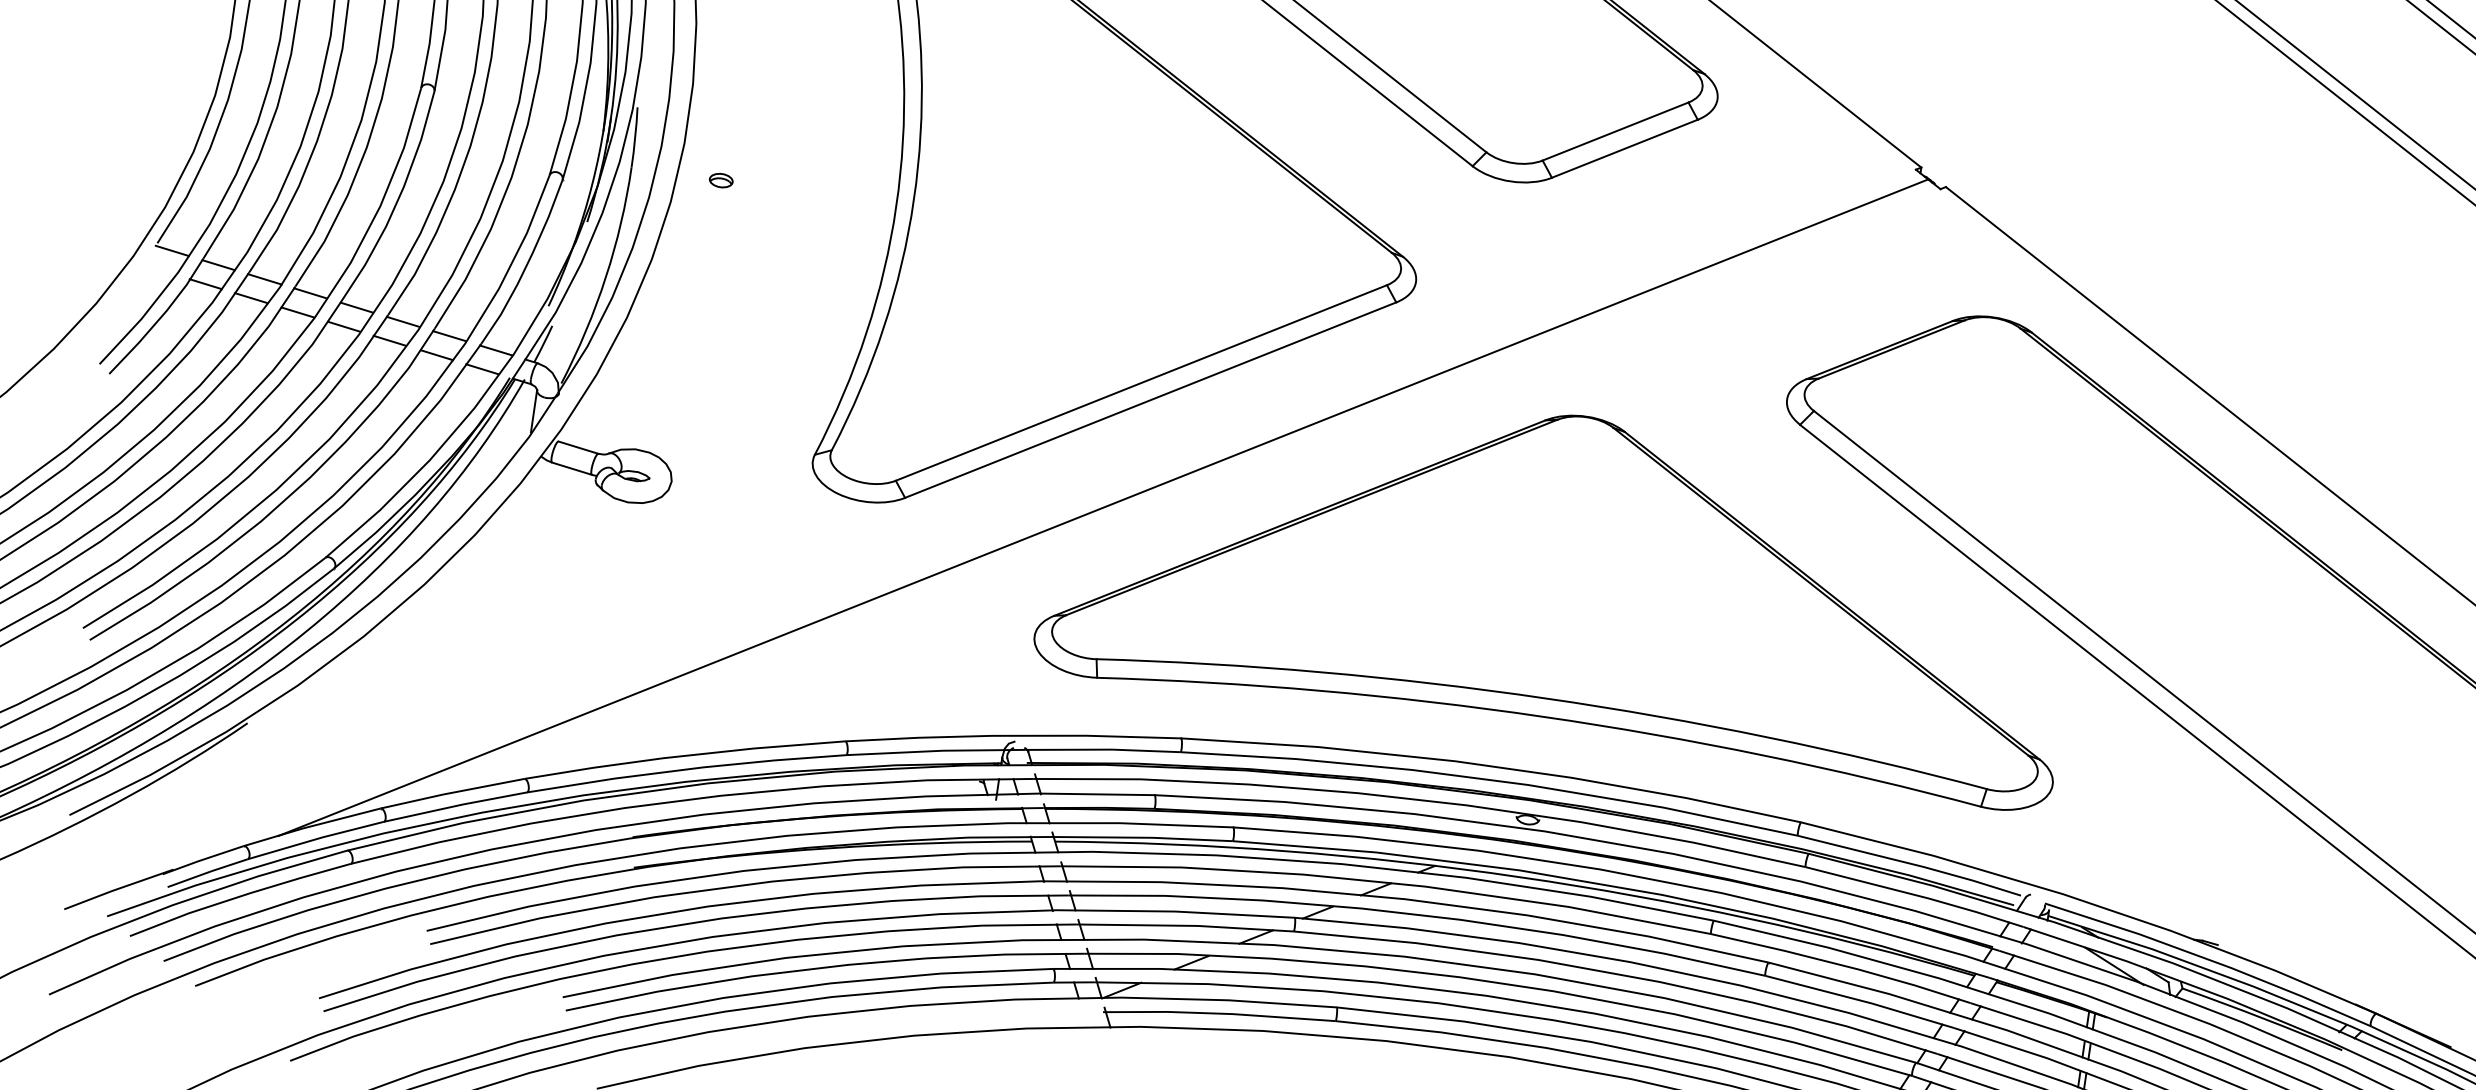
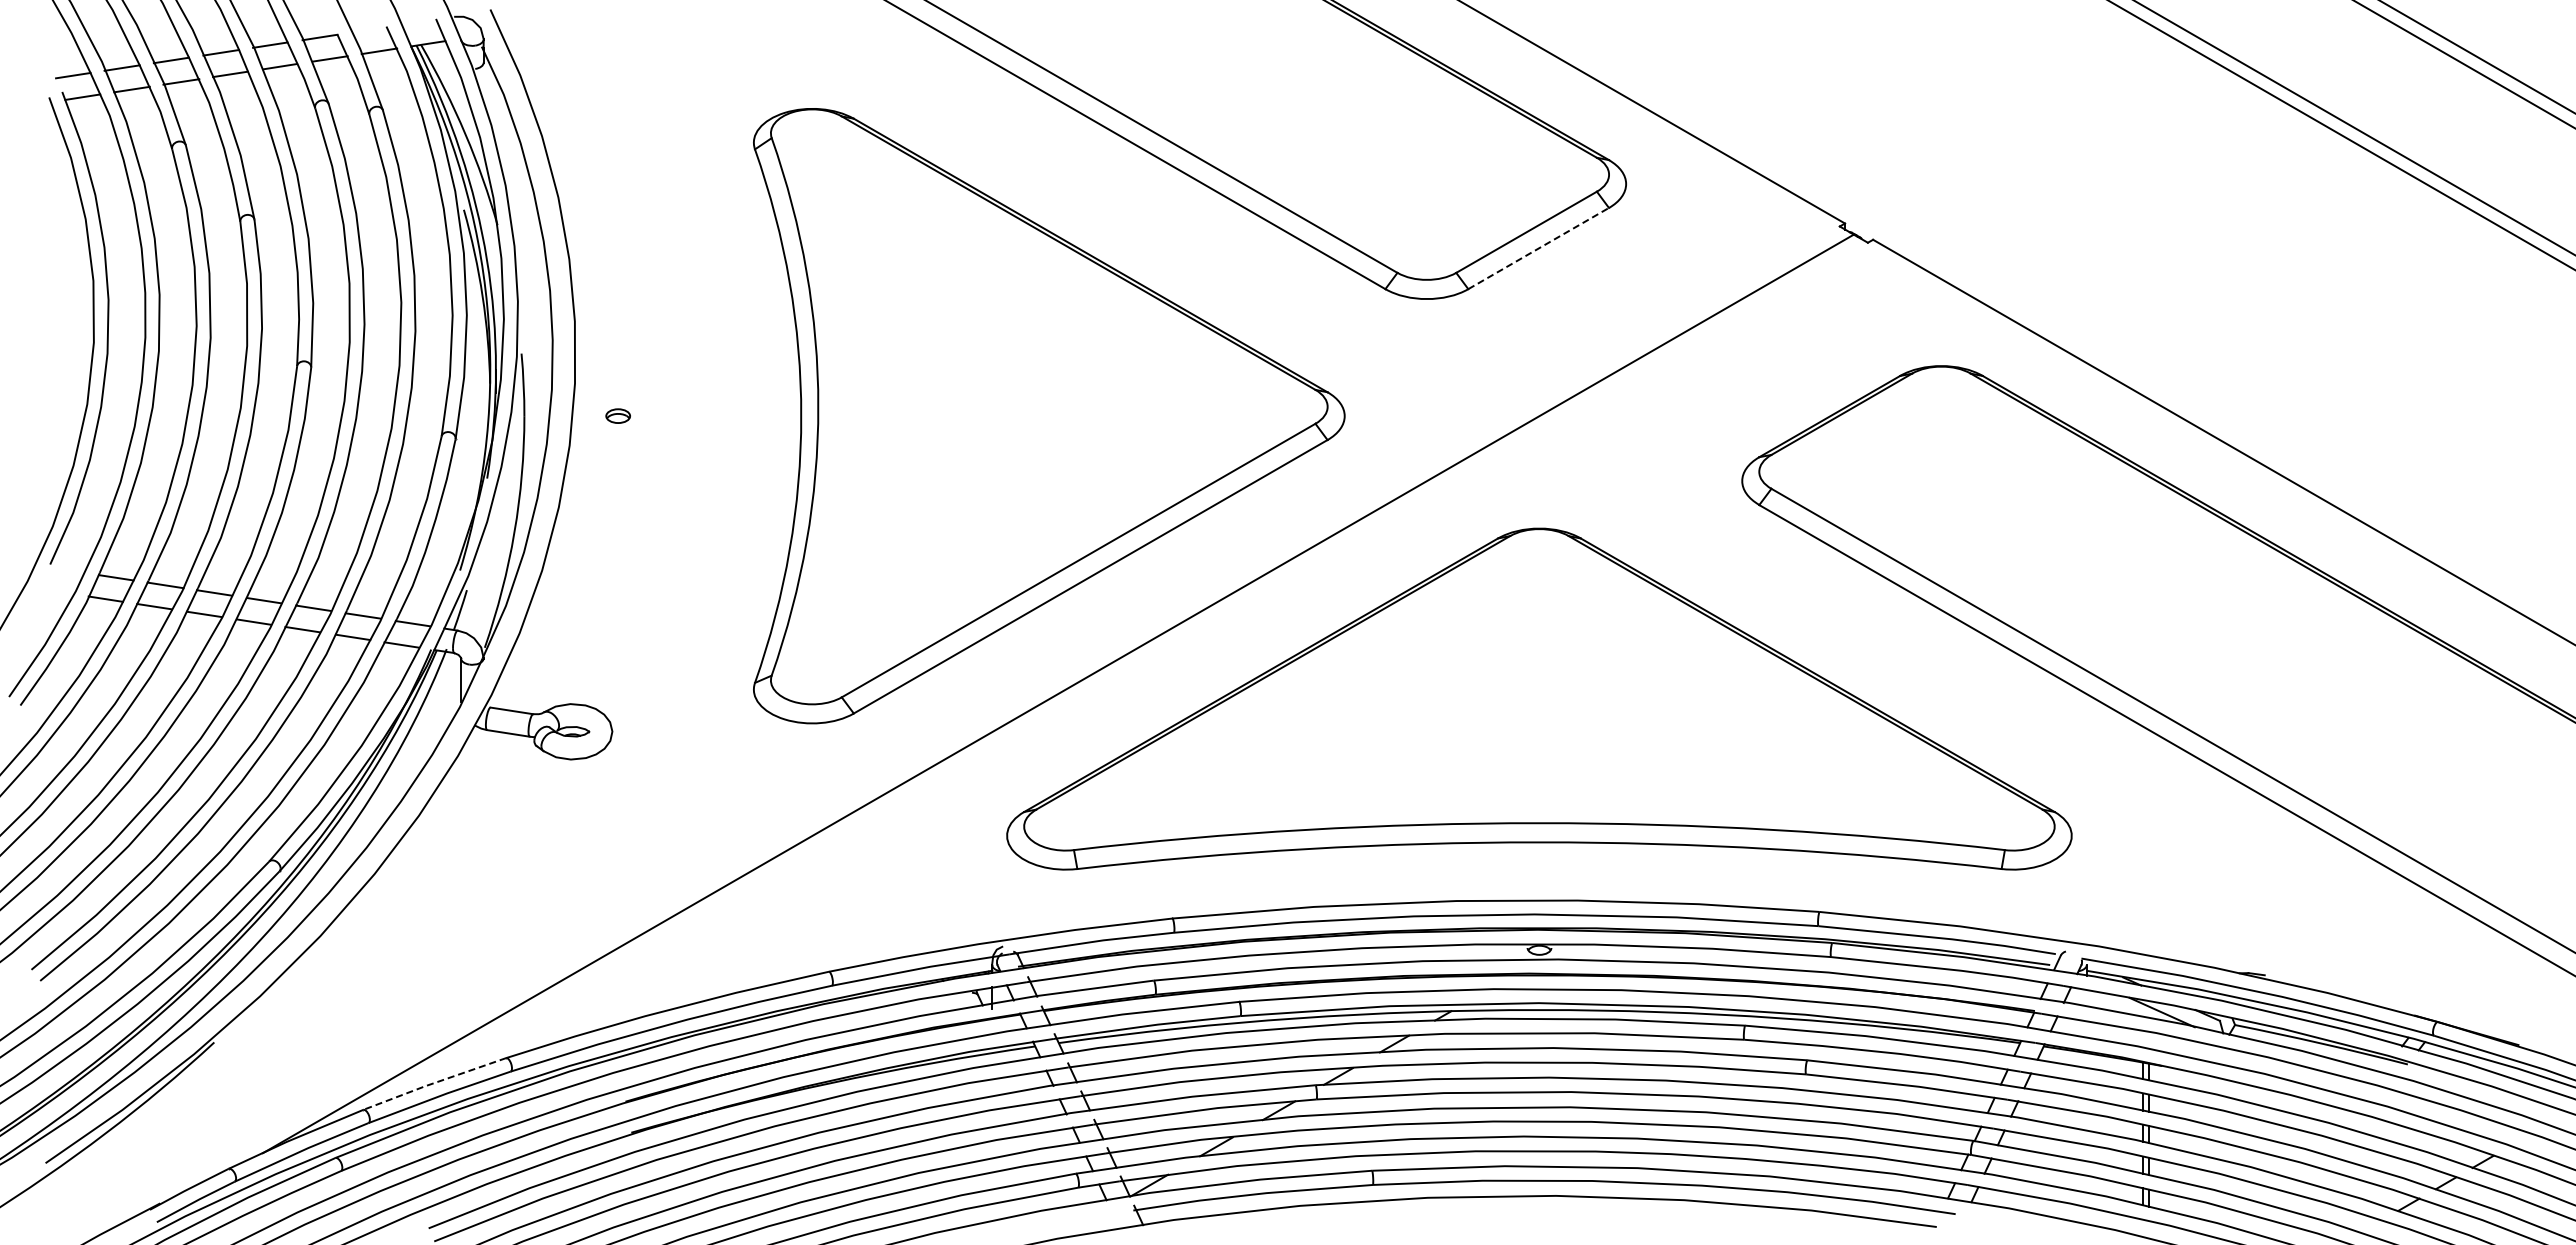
line: (1625, 148) -> (1539, 248), solid -> dashed
line: (172, 250) -> (66, 569), removed
line: (451, 793) -> (433, 1083), solid -> dashed

